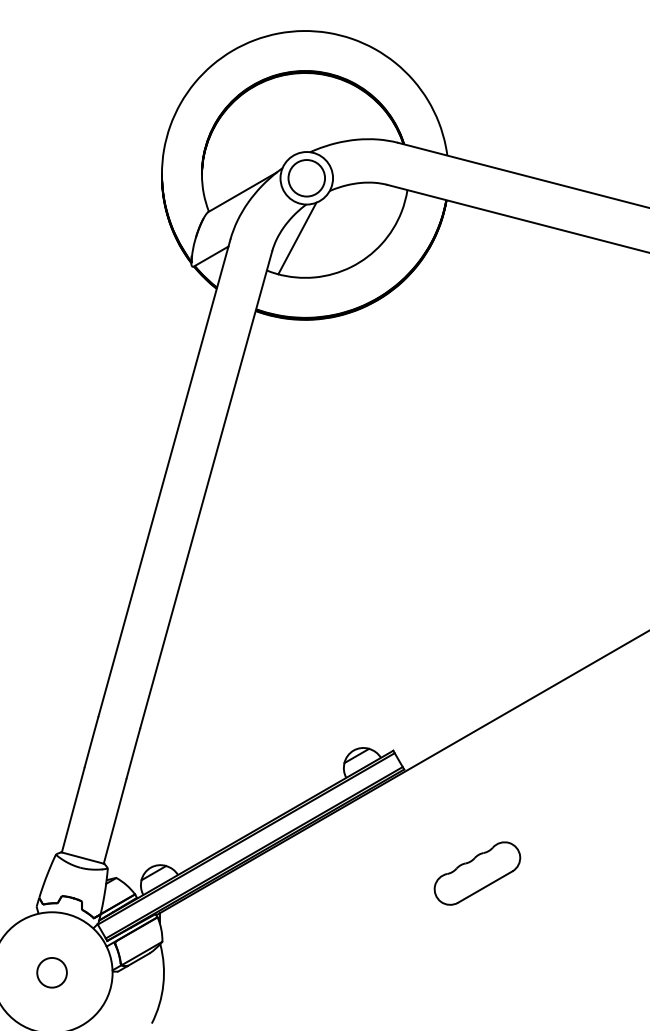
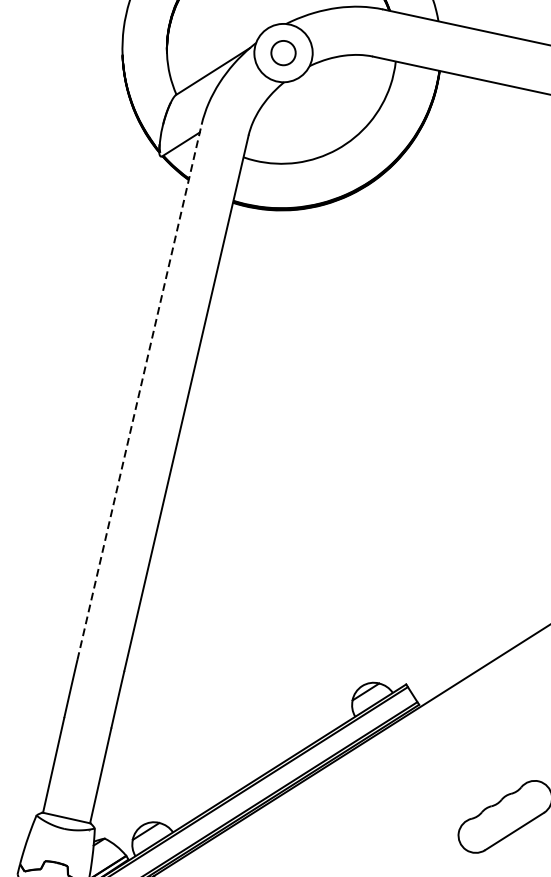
circle: (306, 178) -> (283, 53), size x0.6
line: (297, 238) -> (276, 120), removed
line: (164, 477) -> (139, 391), solid -> dashed

